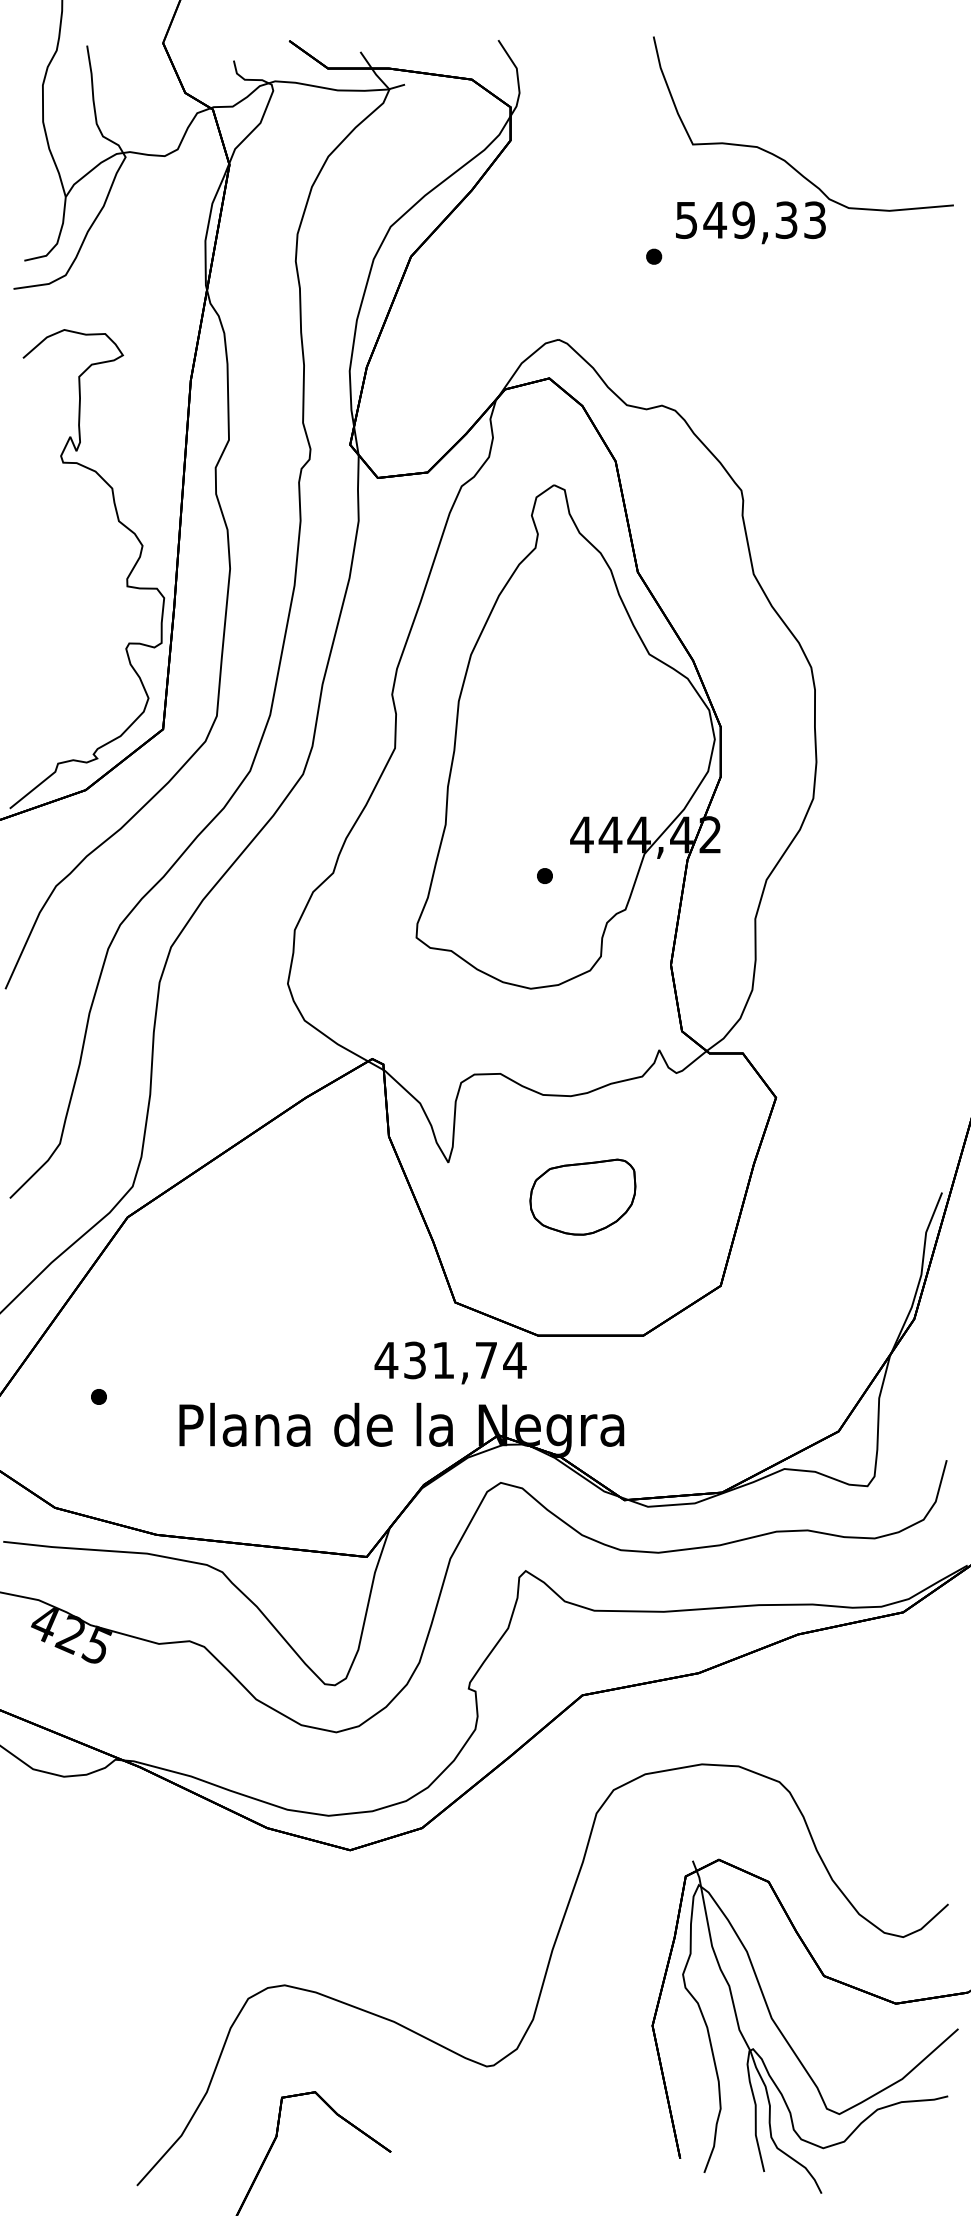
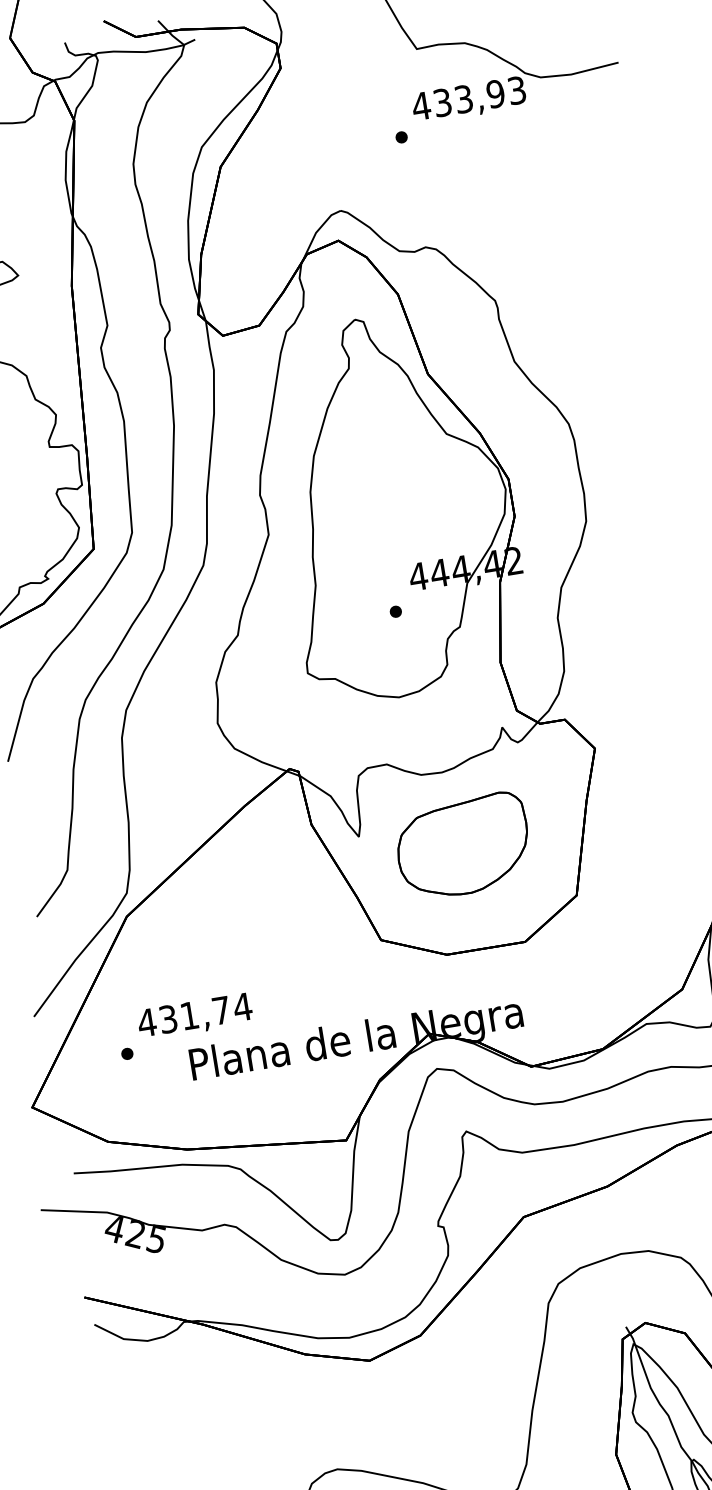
text: (735, 220) -> (457, 100), 549,33 -> 433,93
part: (582, 1196) -> (462, 845), size x1.67
text: (450, 1362) -> (195, 1016), moved

